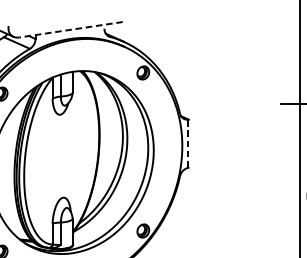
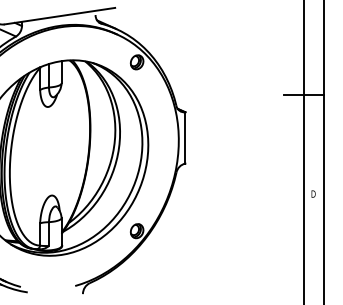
line: (70, 30) -> (59, 16), dashed -> solid
line: (188, 143) -> (185, 137), dashed -> solid

